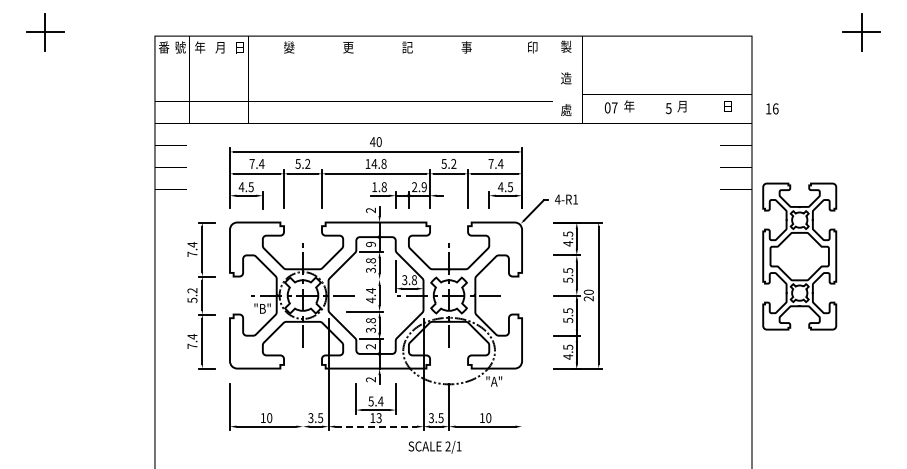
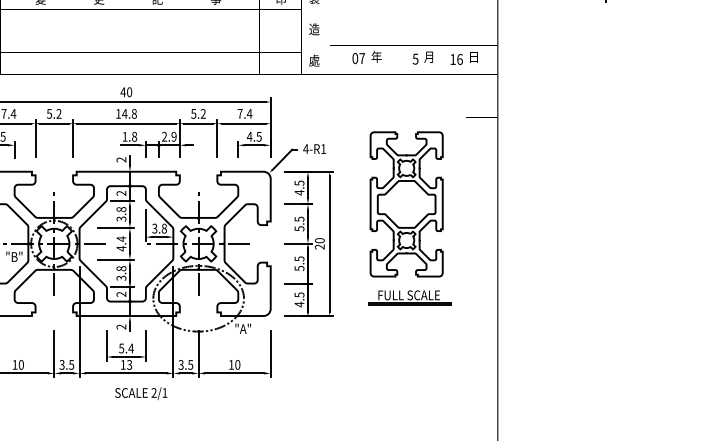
text: (772, 108) -> (456, 59), moved
text: (370, 244) -> (120, 193), 9 -> 2
part: (799, 256) -> (406, 204), moved
line: (364, 279) -> (115, 228), added
part: (577, 295) -> (308, 243), moved
part: (662, 349) -> (409, 297), added
line: (303, 406) -> (54, 353), added
line: (522, 406) -> (271, 353), added
line: (376, 426) -> (126, 373), dashed -> solid
text: (434, 446) -> (140, 392), moved

